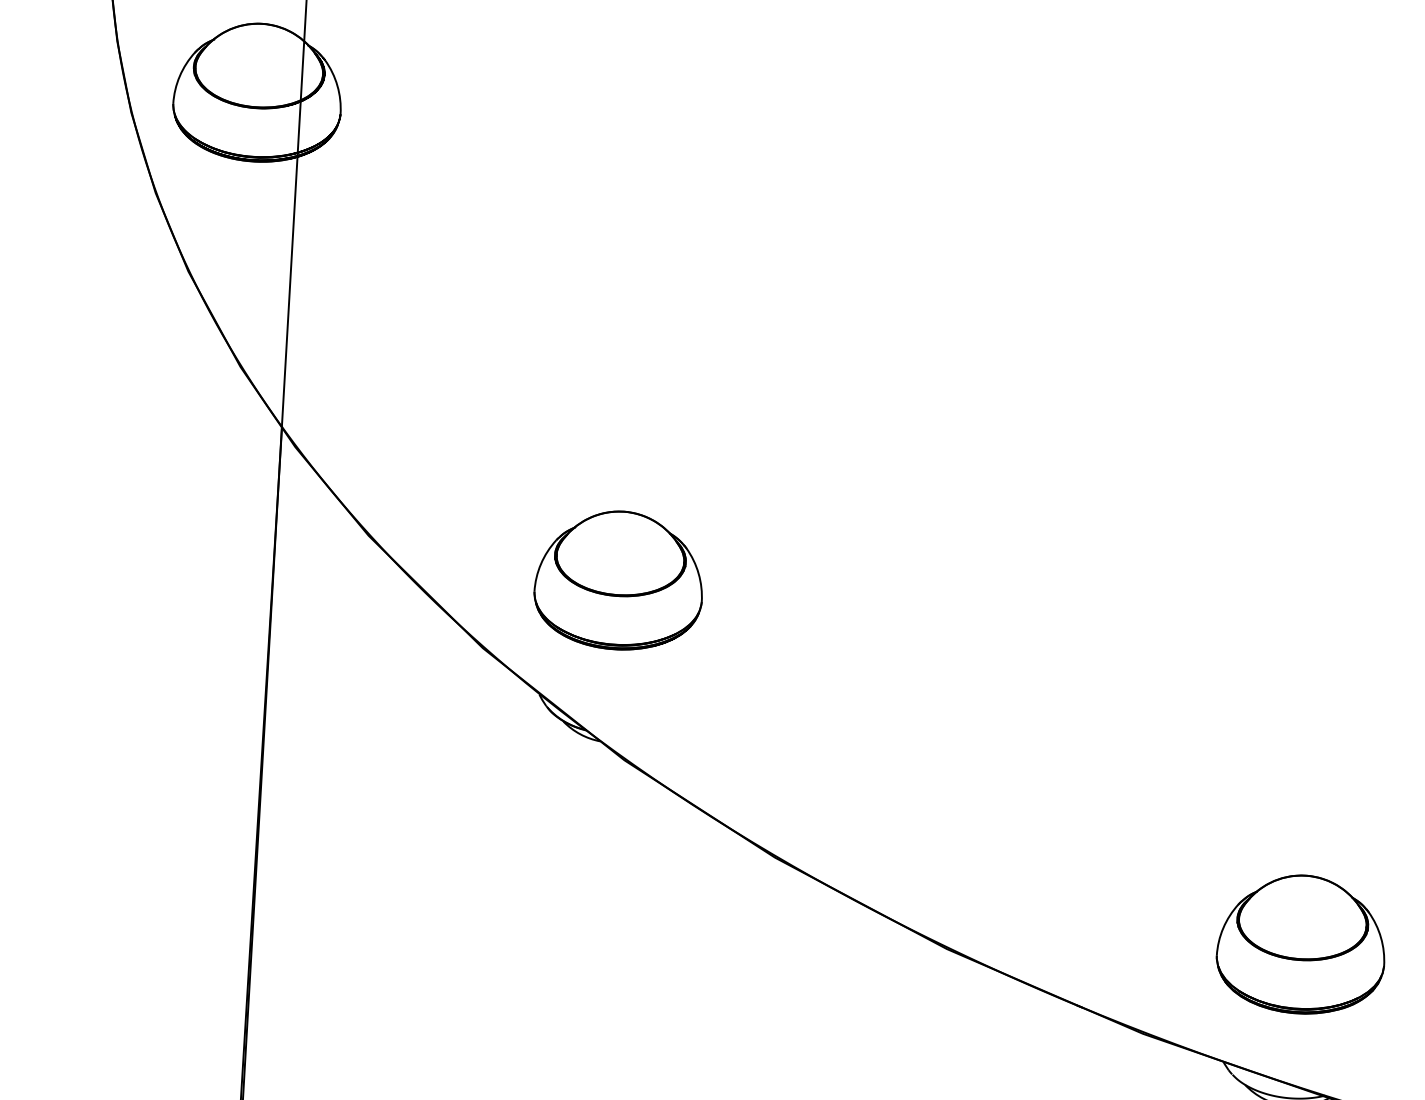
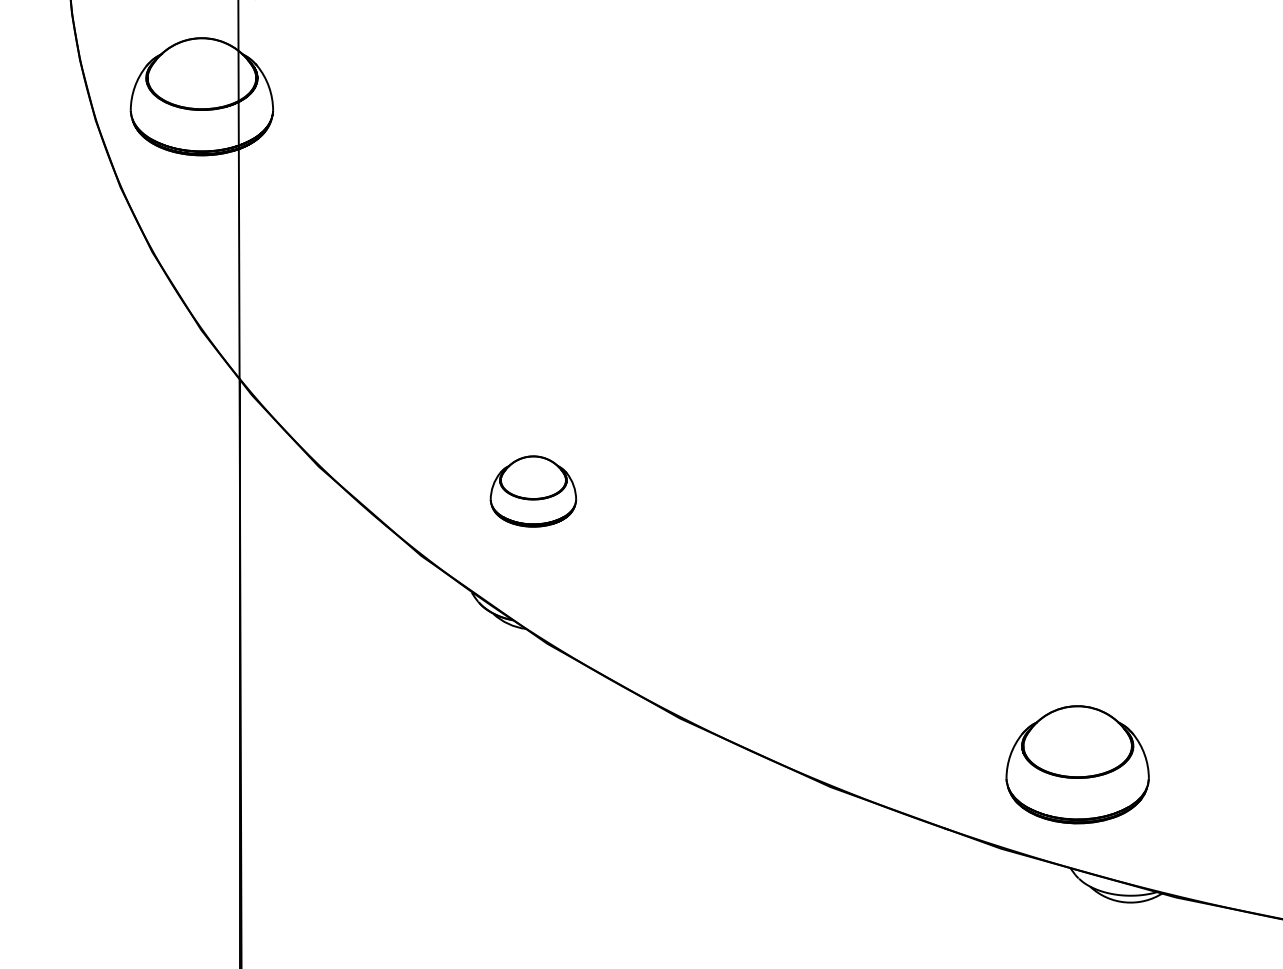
part: (619, 580) -> (533, 491), size x0.6
part: (1301, 944) -> (1077, 764), moved

